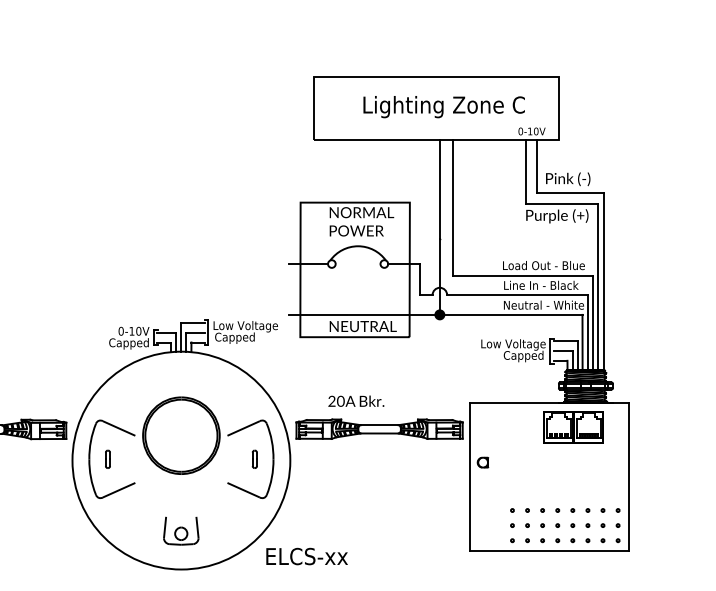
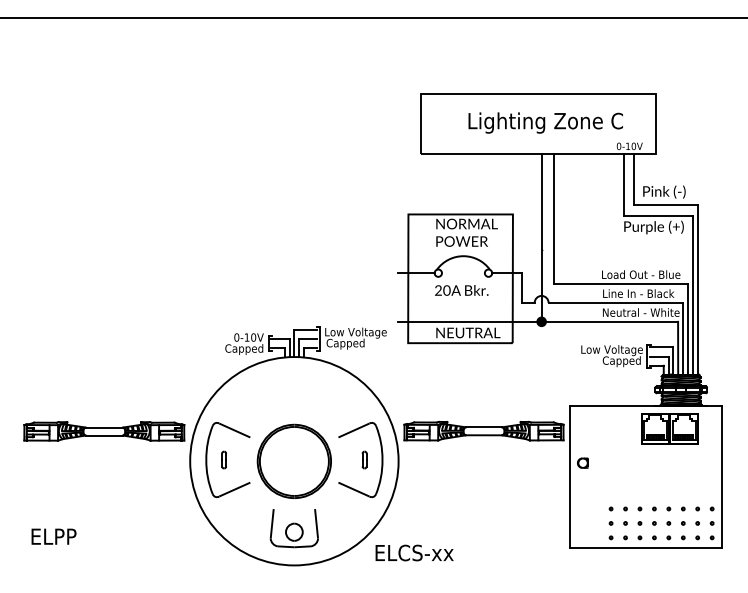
text: (356, 401) -> (461, 290), moved
part: (180, 434) -> (293, 460), moved
part: (180, 530) -> (293, 528), size x1.43

